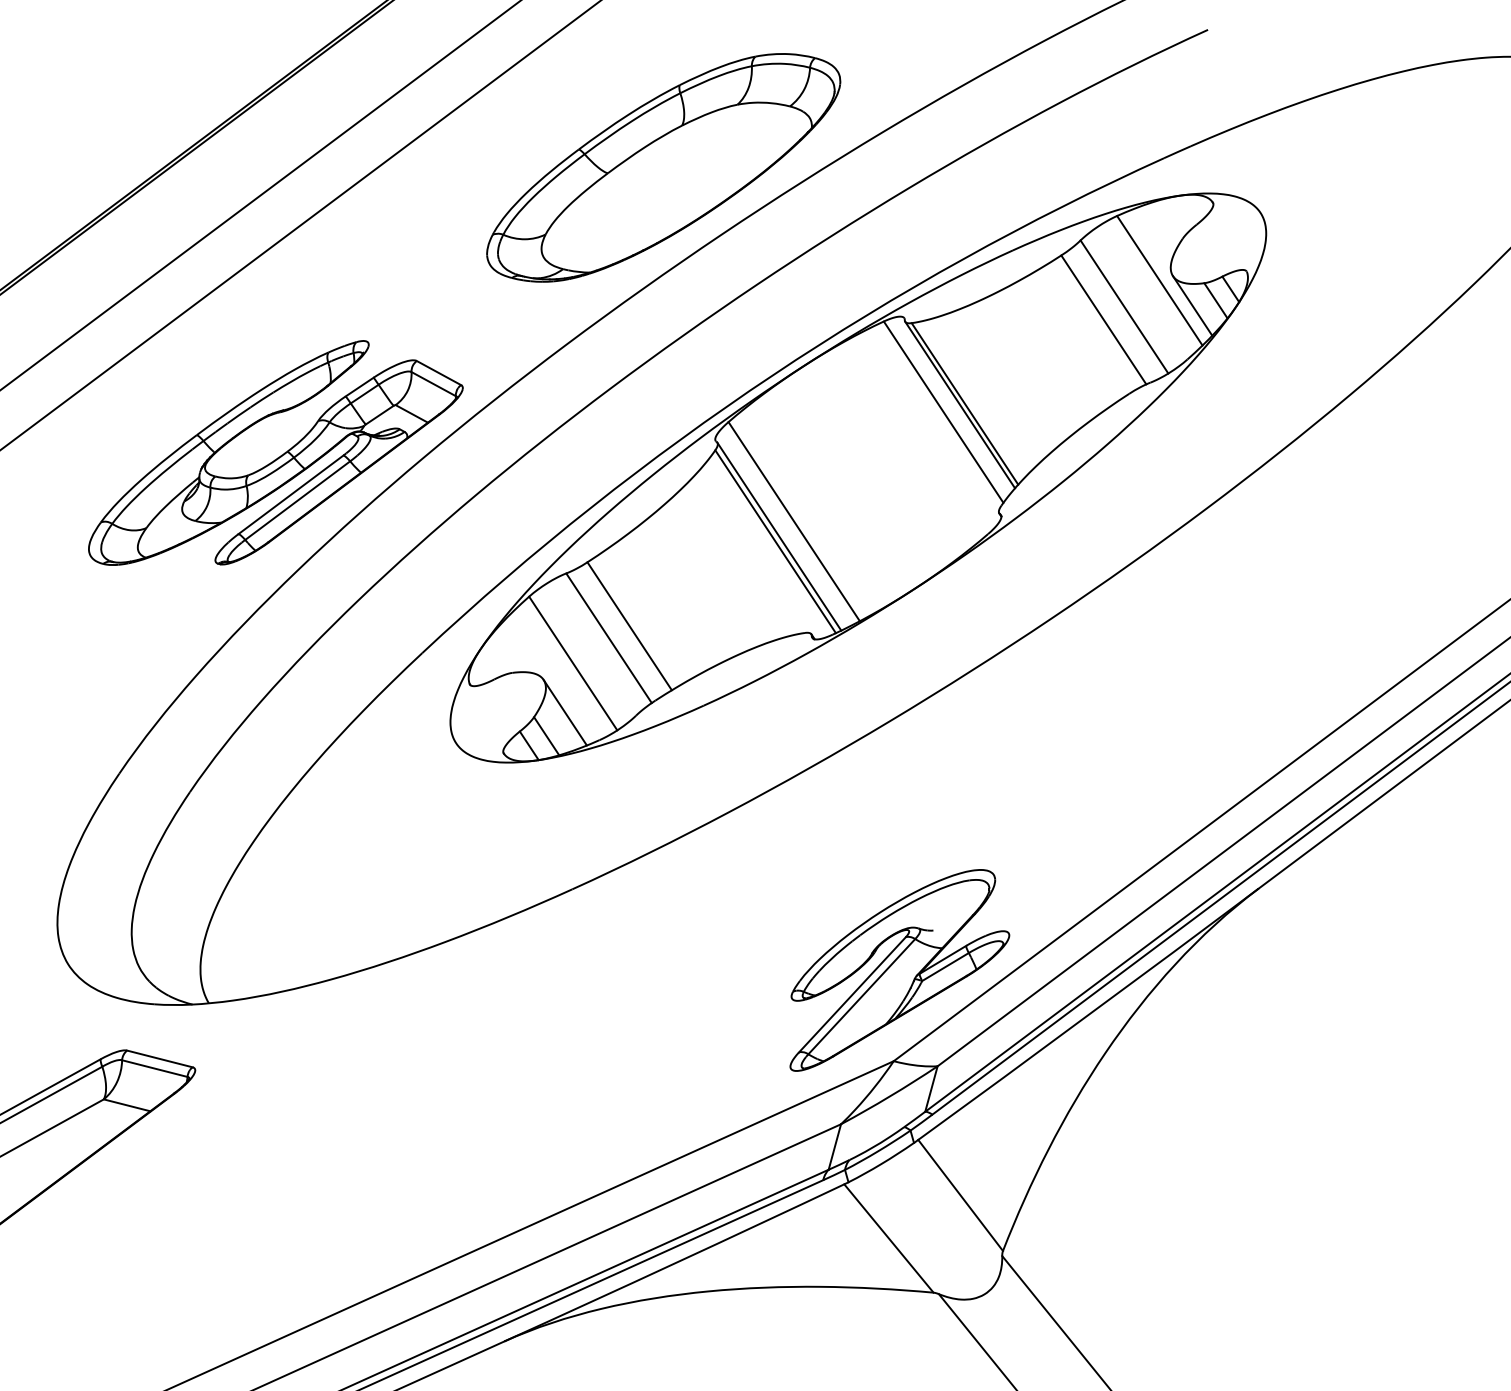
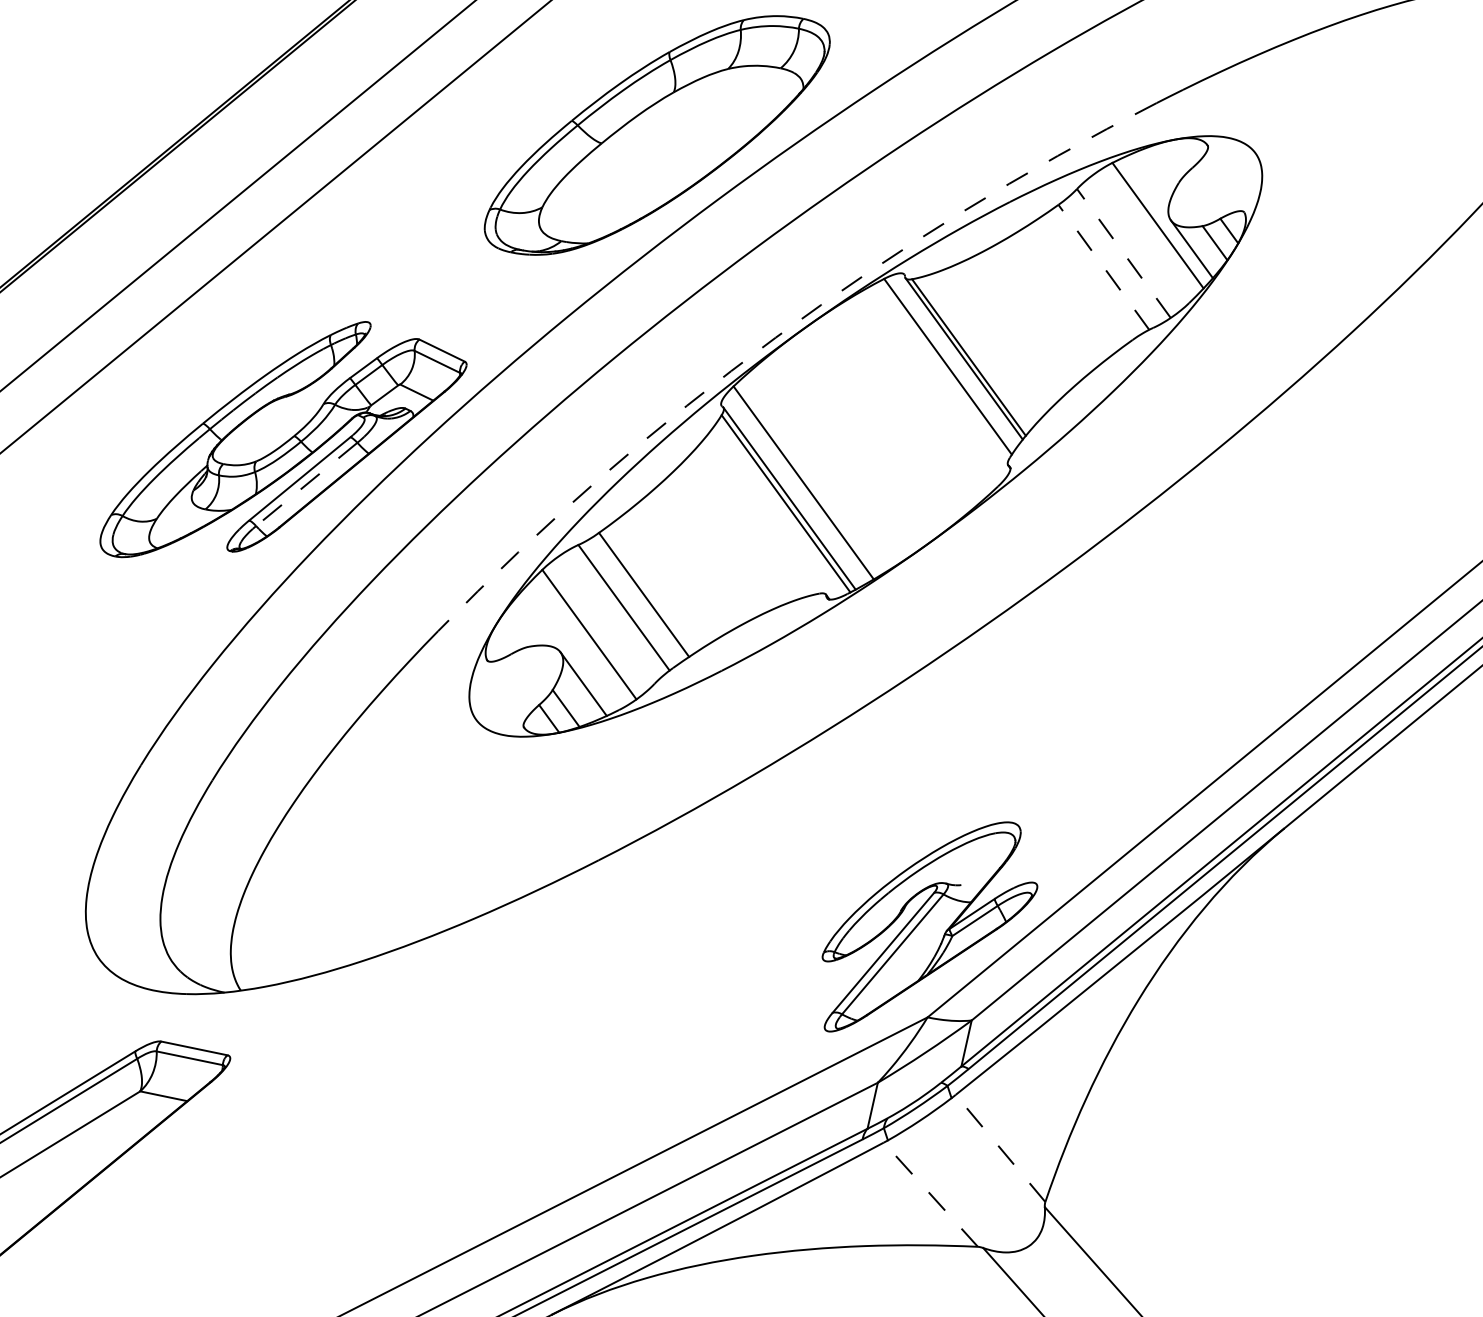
line: (1124, 306) -> (1123, 252), solid -> dashed
line: (1103, 319) -> (1103, 266), solid -> dashed
arc: (772, 375) -> (775, 337), solid -> dashed
line: (297, 500) -> (306, 484), solid -> dashed
line: (960, 1195) -> (1000, 1148), solid -> dashed
line: (888, 1238) -> (930, 1194), solid -> dashed

